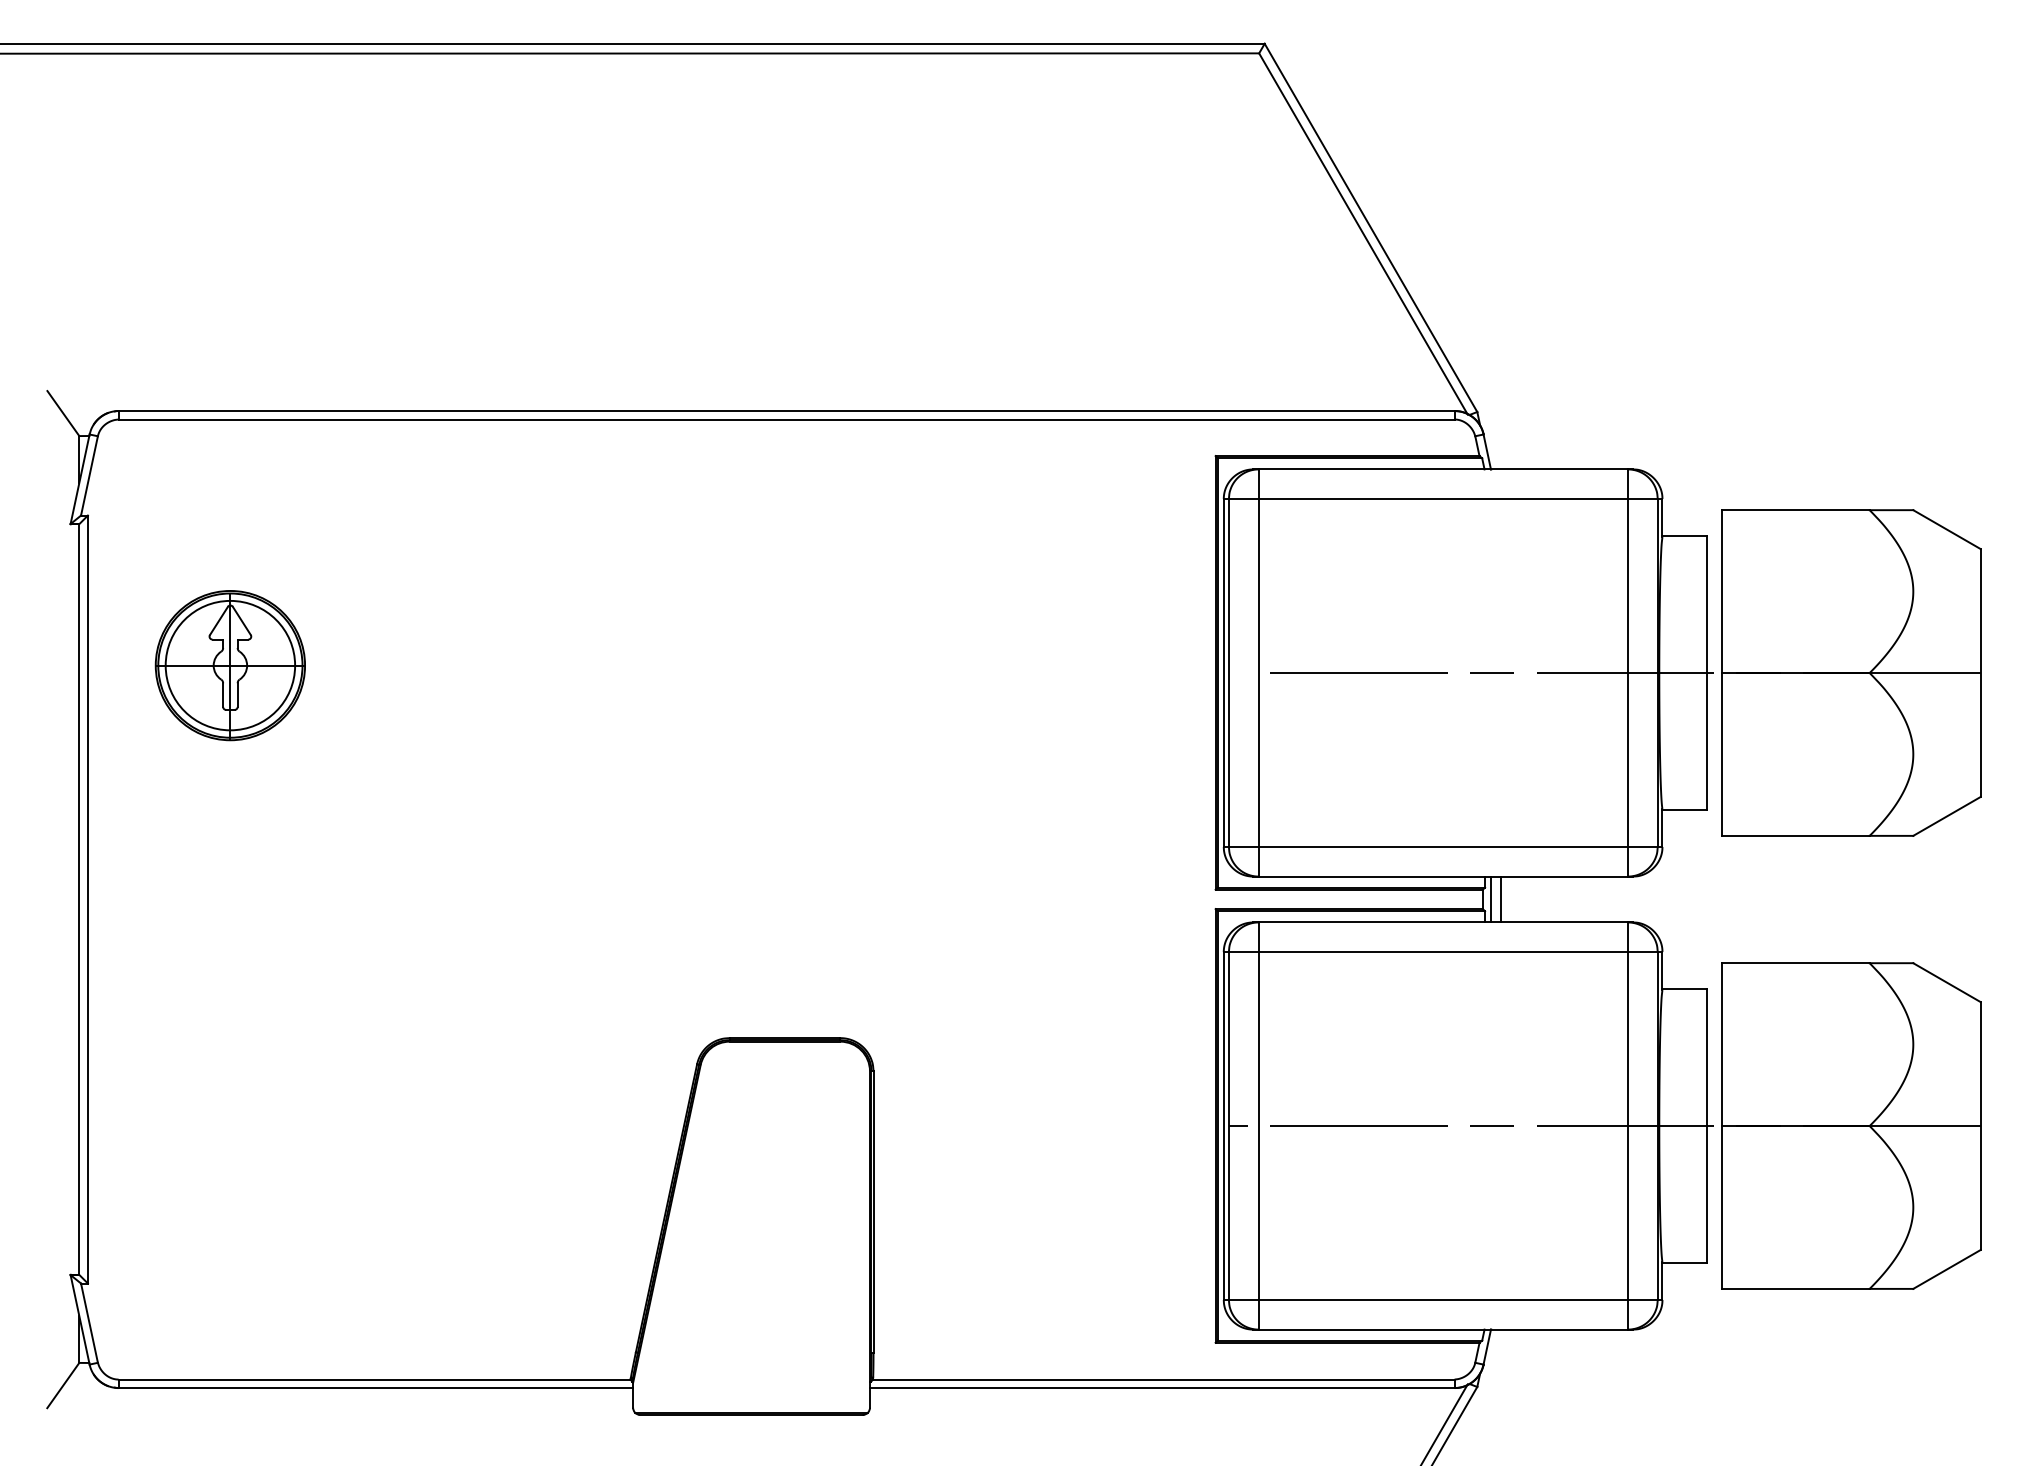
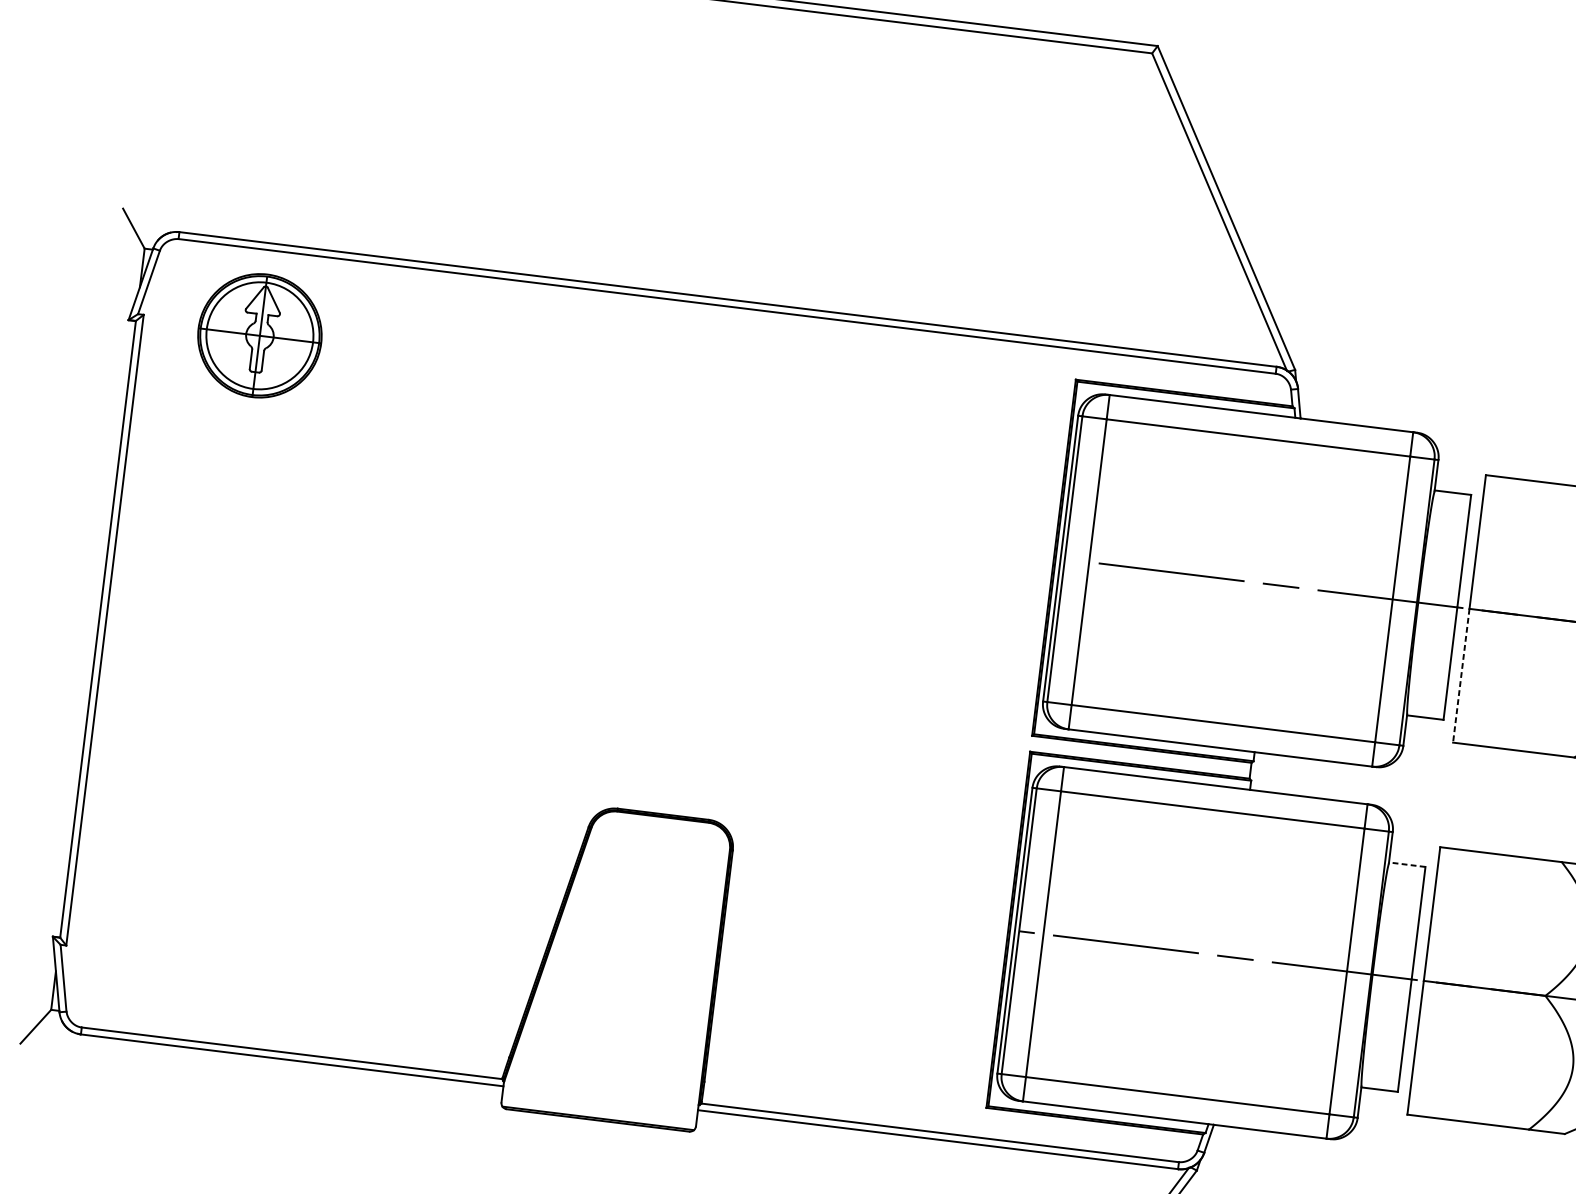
part: (229, 665) -> (259, 335), moved
line: (1721, 754) -> (1461, 675), solid -> dashed
line: (1491, 899) -> (1257, 771), removed
line: (1500, 899) -> (1265, 772), removed
line: (1684, 989) -> (1407, 865), solid -> dashed

